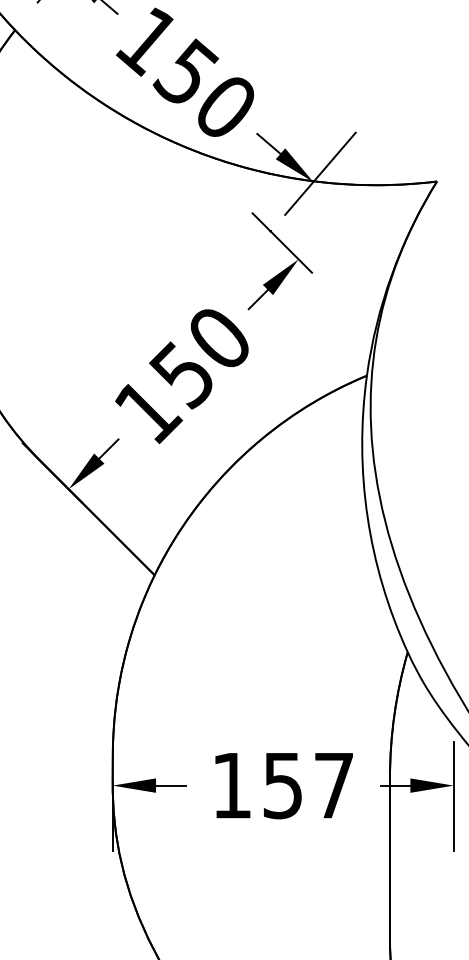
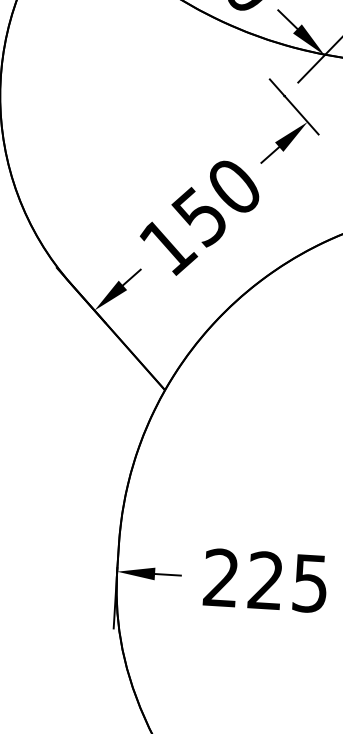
text: (282, 785) -> (265, 580), 157 -> 225

